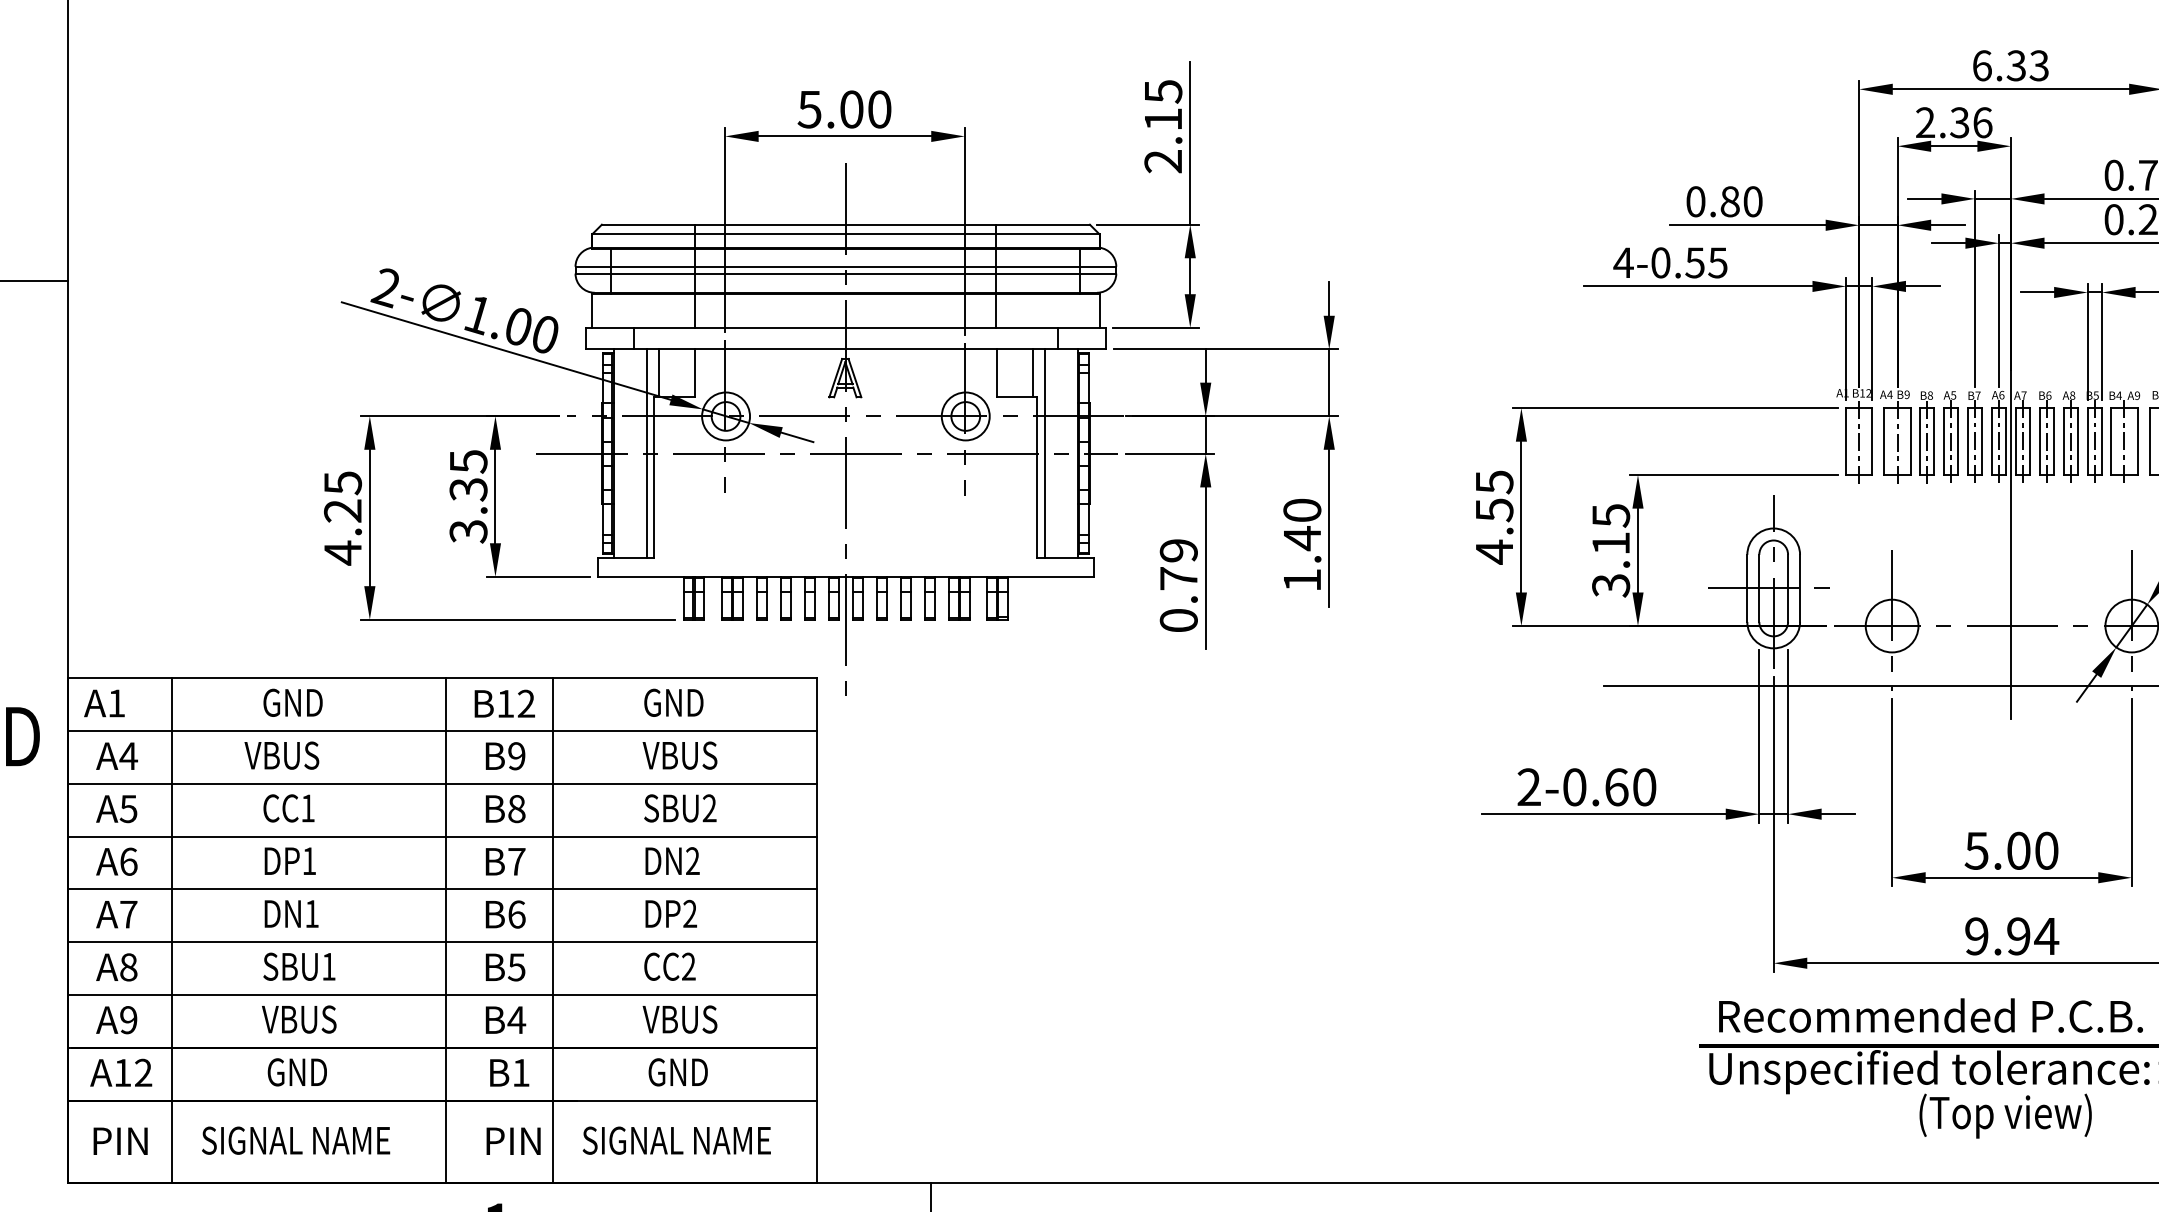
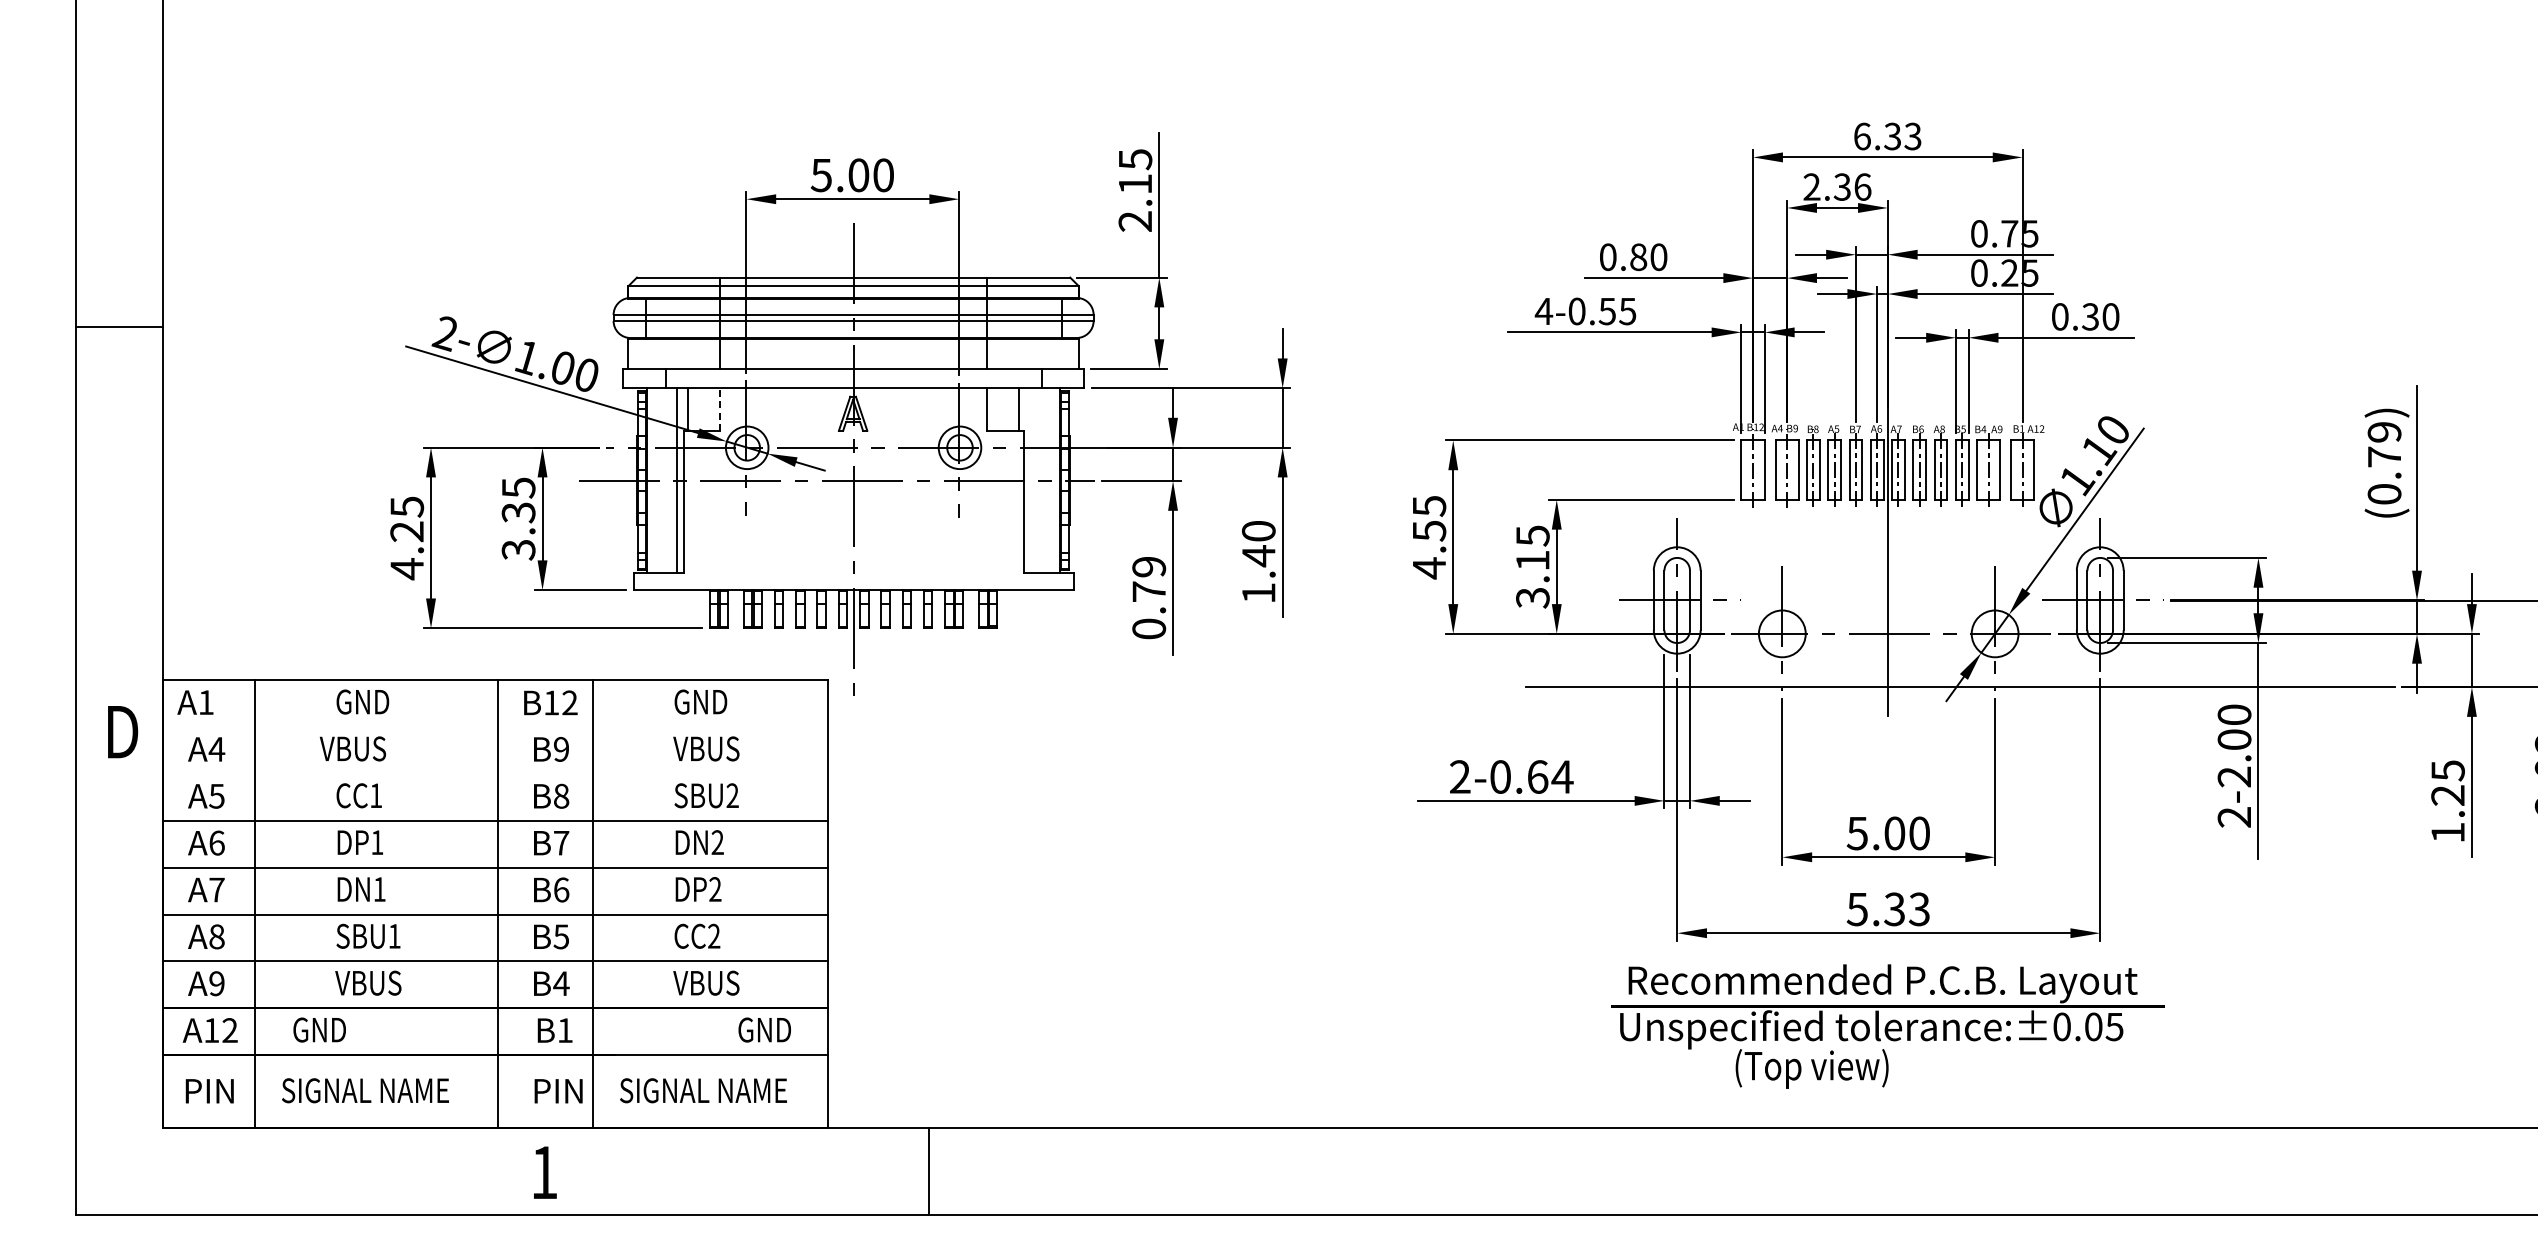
line: (694, 373) -> (719, 409), solid -> dashed
line: (1045, 453) -> (1030, 480), removed
line: (442, 731) -> (495, 727), removed
line: (442, 783) -> (495, 773), removed
text: (1644, 786) -> (1562, 776), 2-0.60 -> 2-0.64
text: (2011, 936) -> (1888, 909), 9.94 -> 5.33
text: (297, 1071) -> (319, 1029), moved
text: (677, 1071) -> (764, 1029), moved
text: (2004, 1115) -> (1811, 1068), moved

